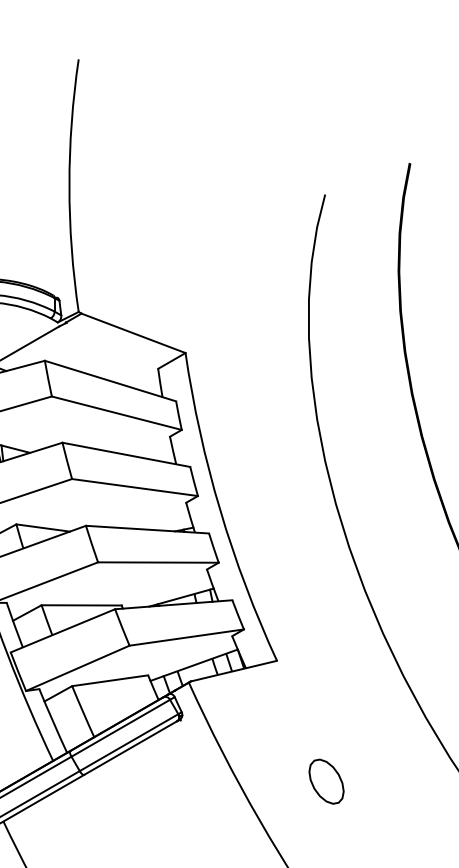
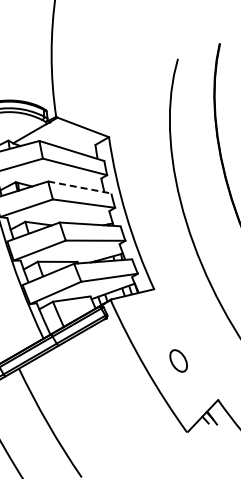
line: (127, 454) -> (80, 187), solid -> dashed
part: (326, 780) -> (178, 360), moved

